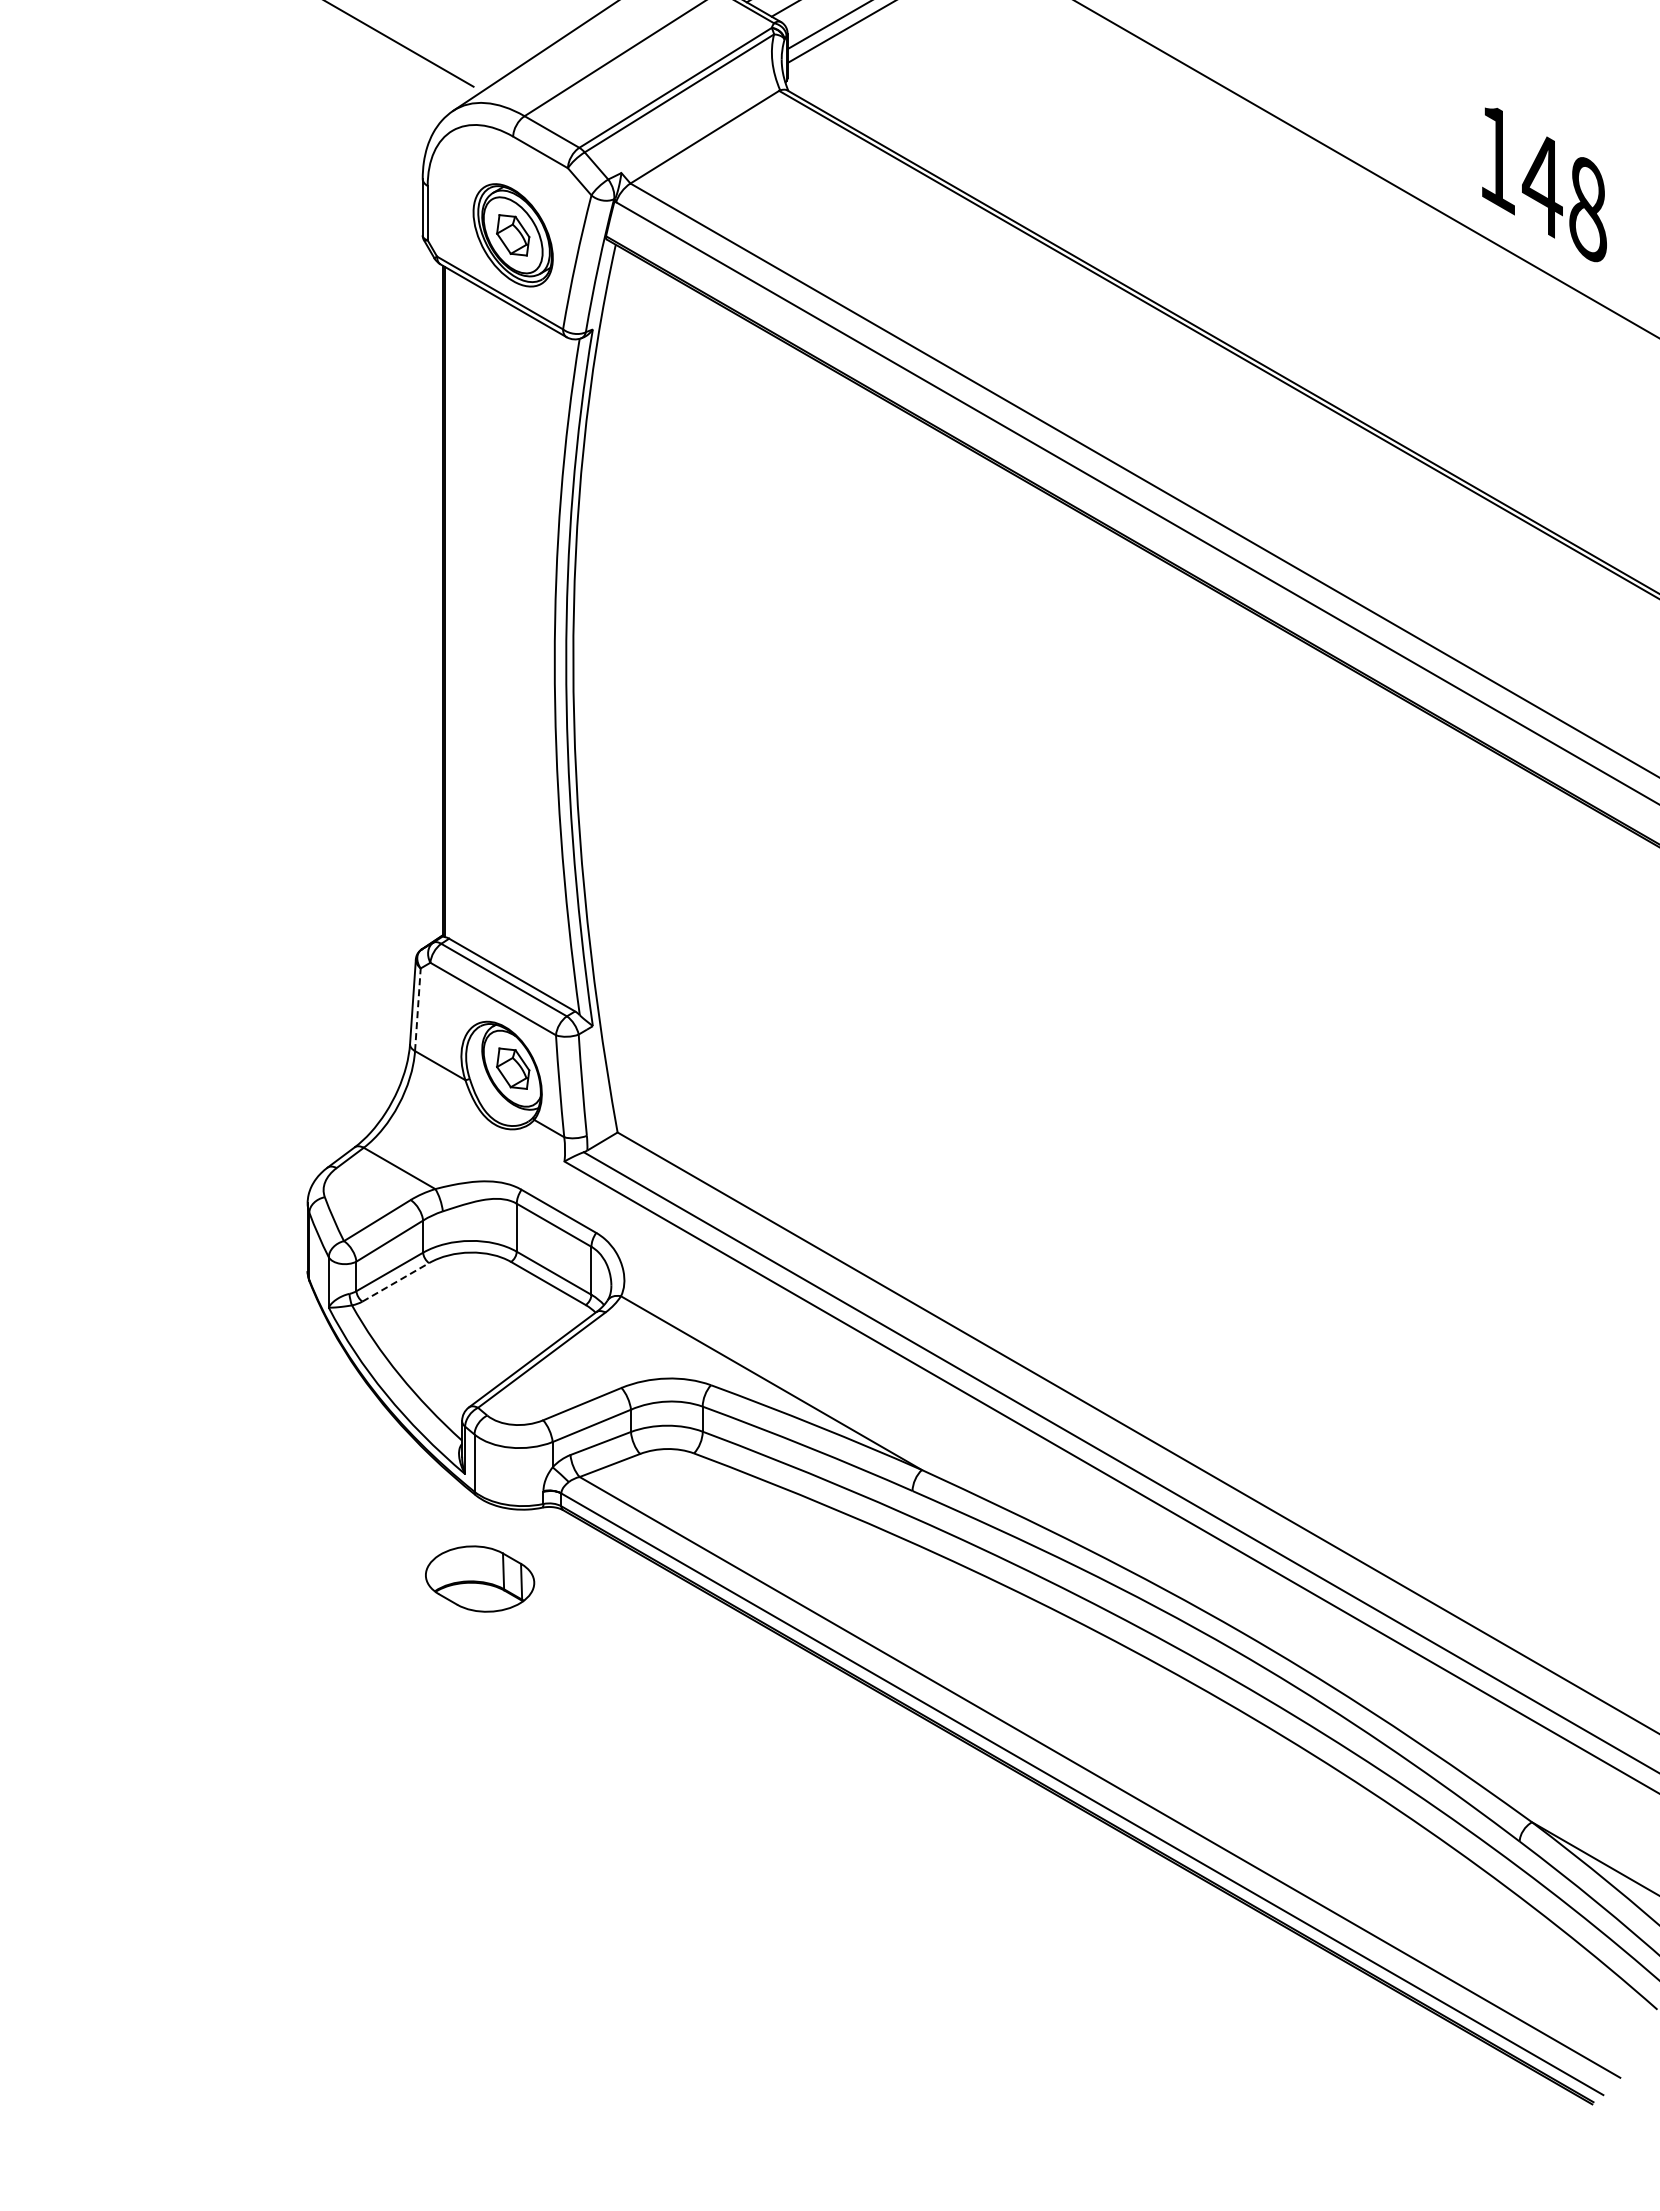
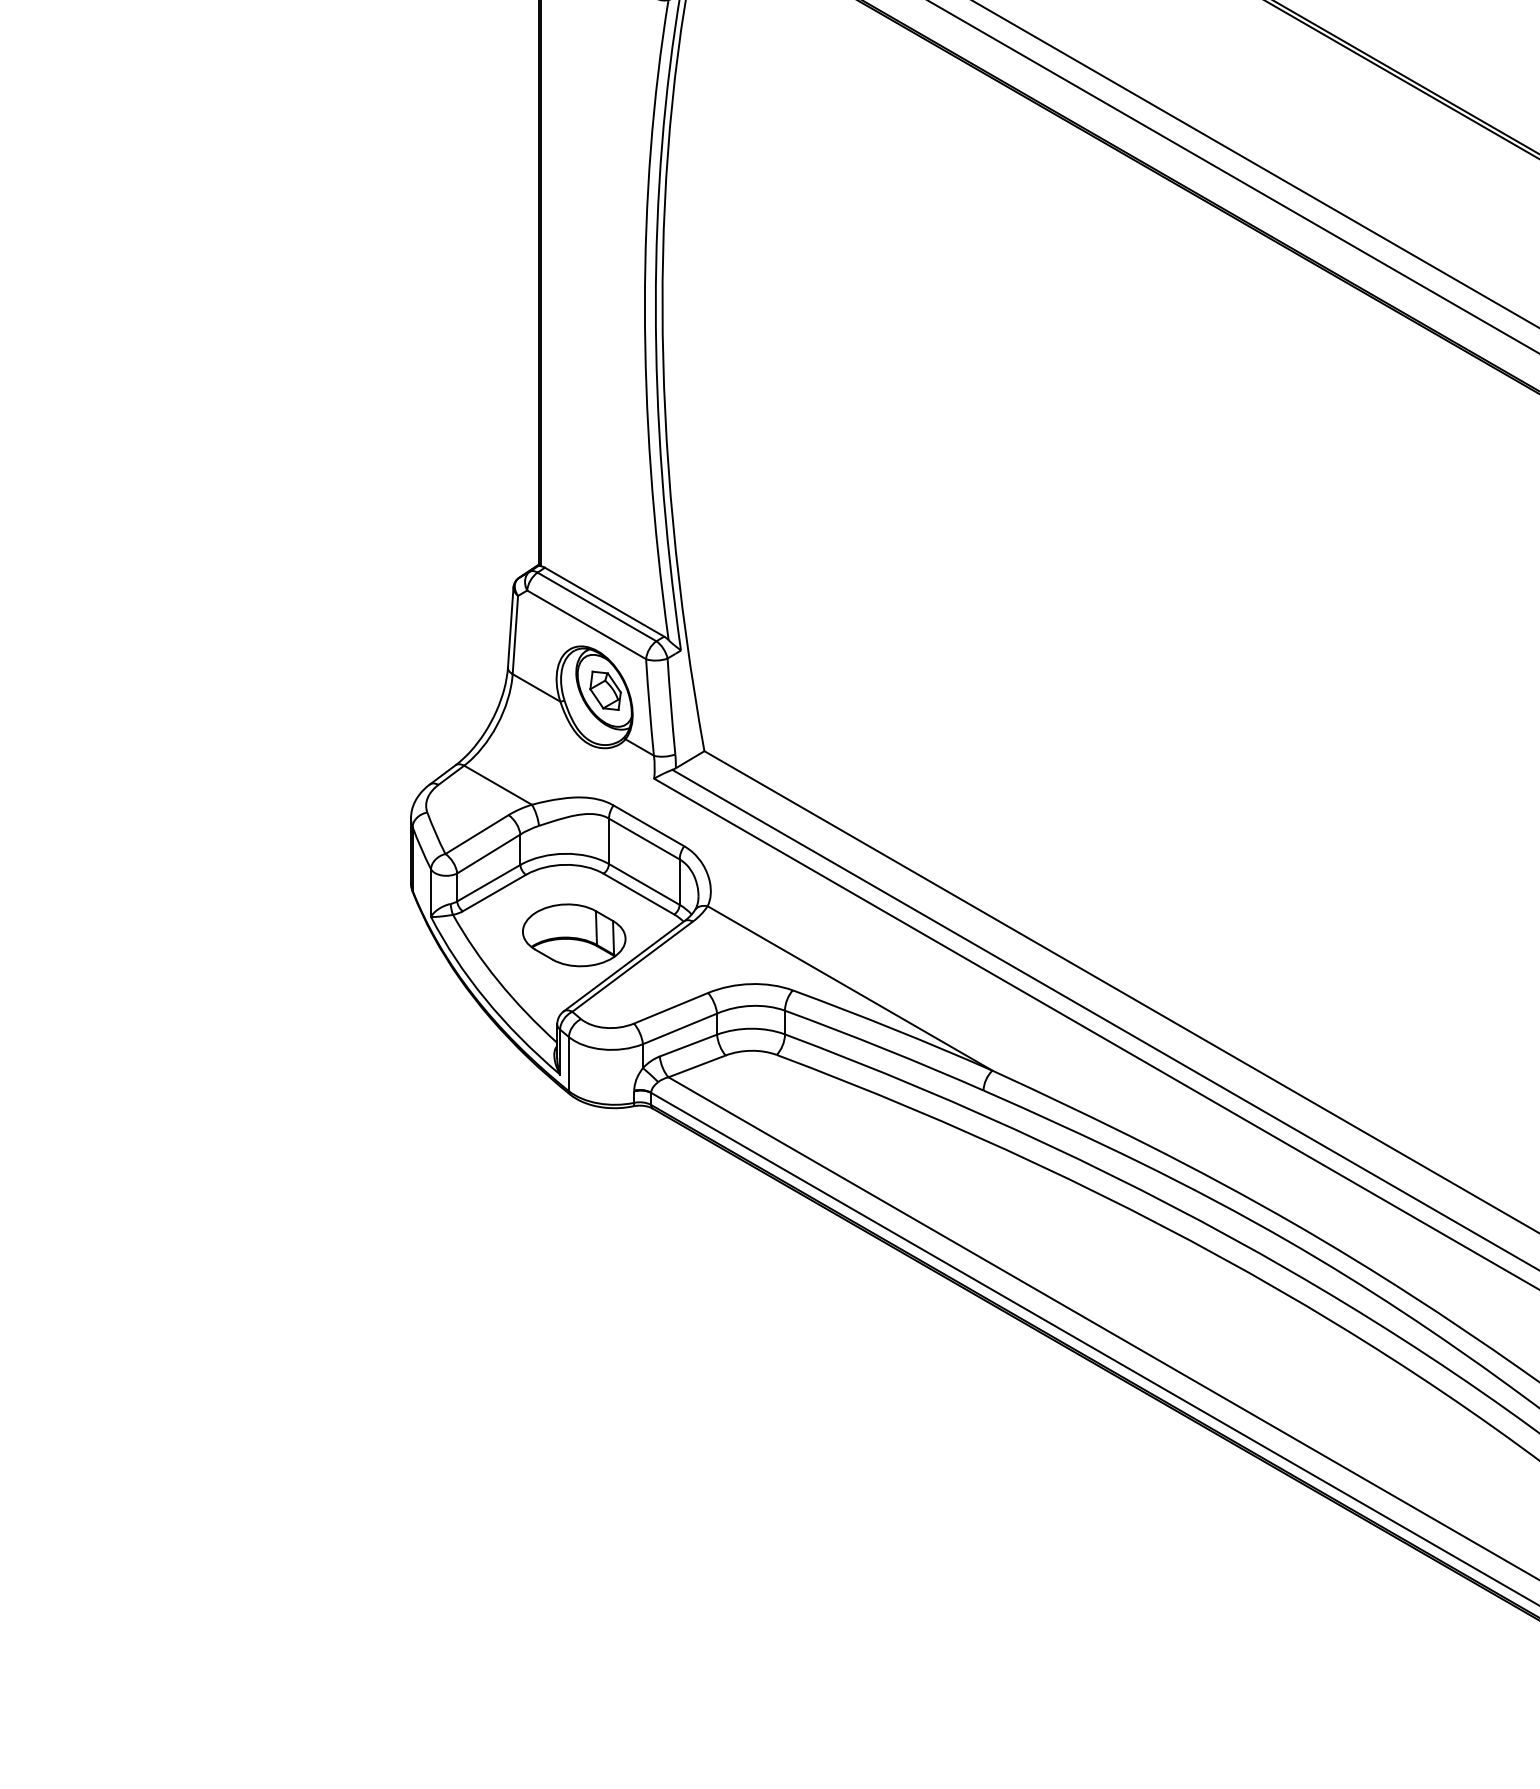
line: (417, 1009) -> (515, 634), dashed -> solid
line: (395, 1282) -> (494, 893), dashed -> solid
part: (480, 1578) -> (574, 934), moved

